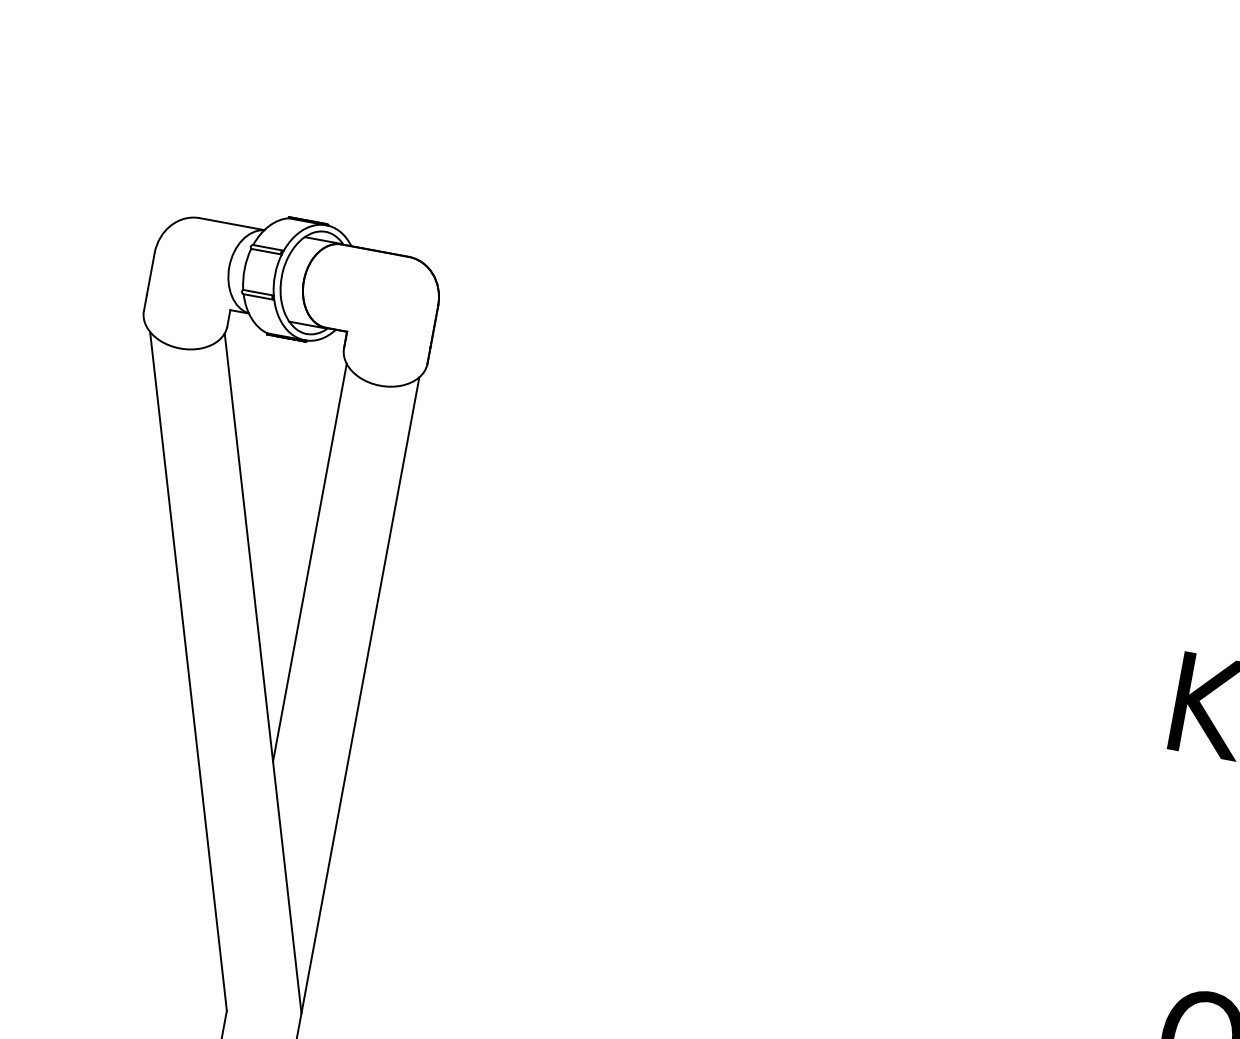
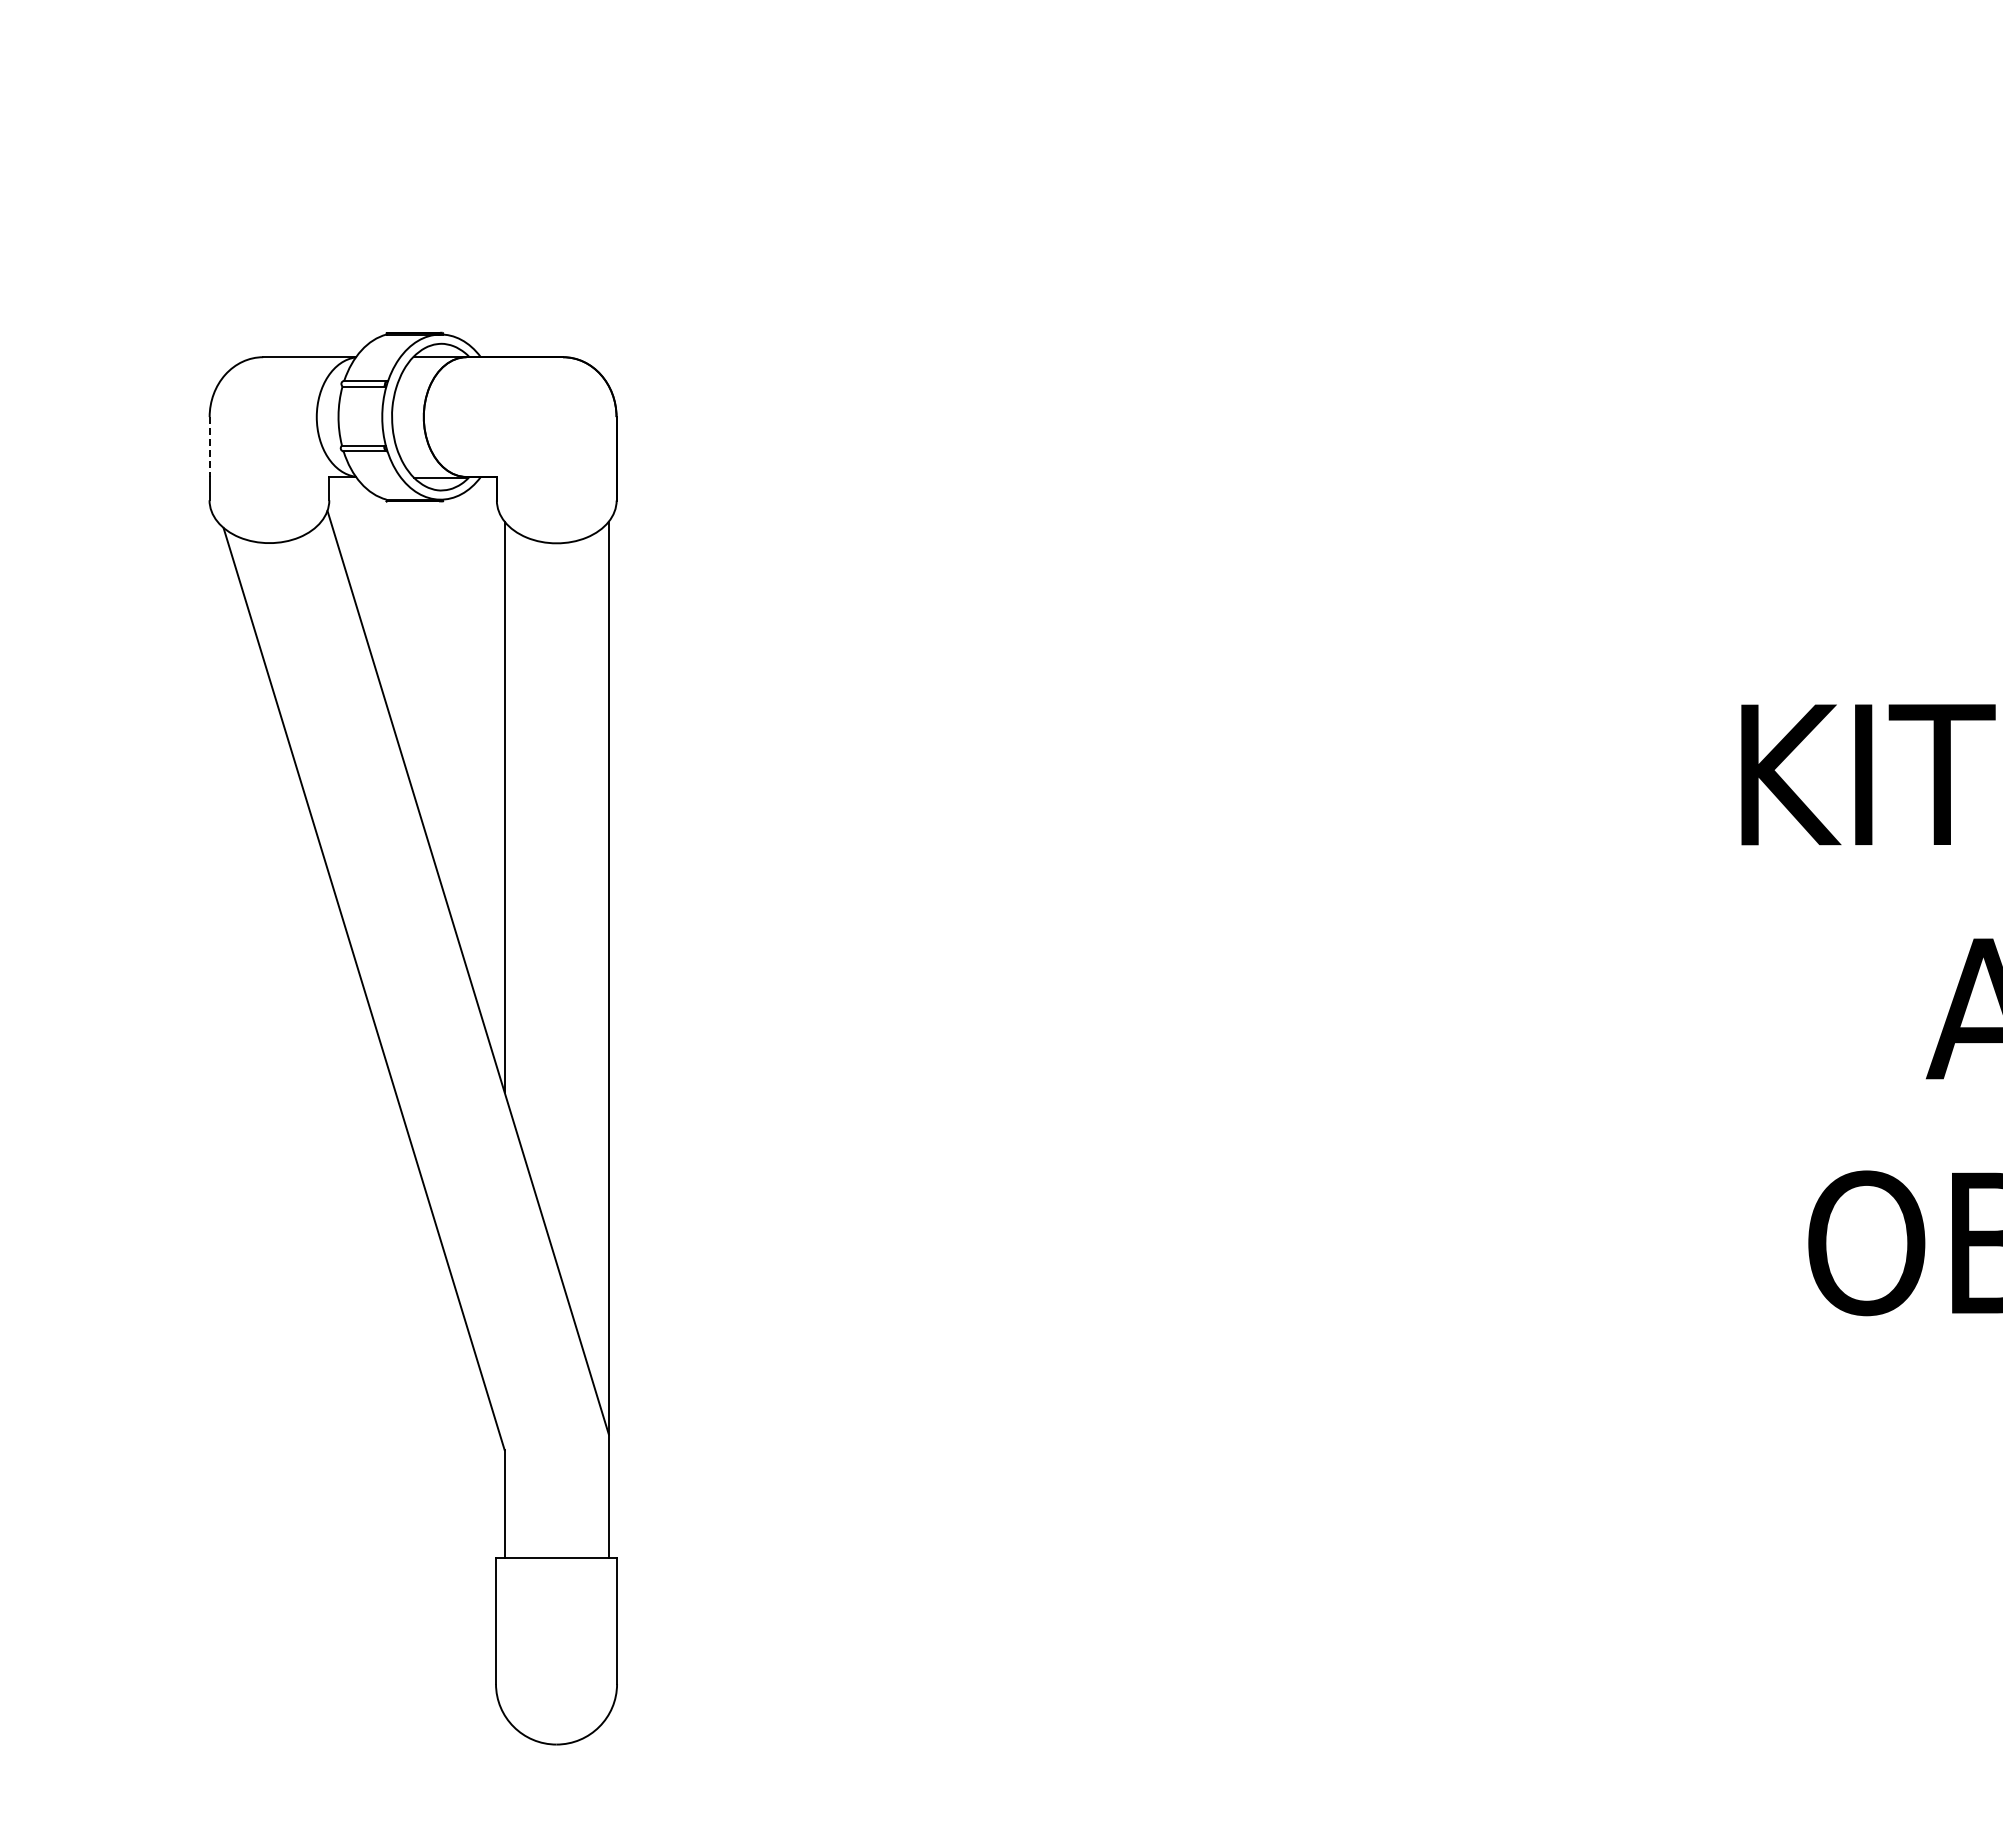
line: (150, 274) -> (209, 447), solid -> dashed

